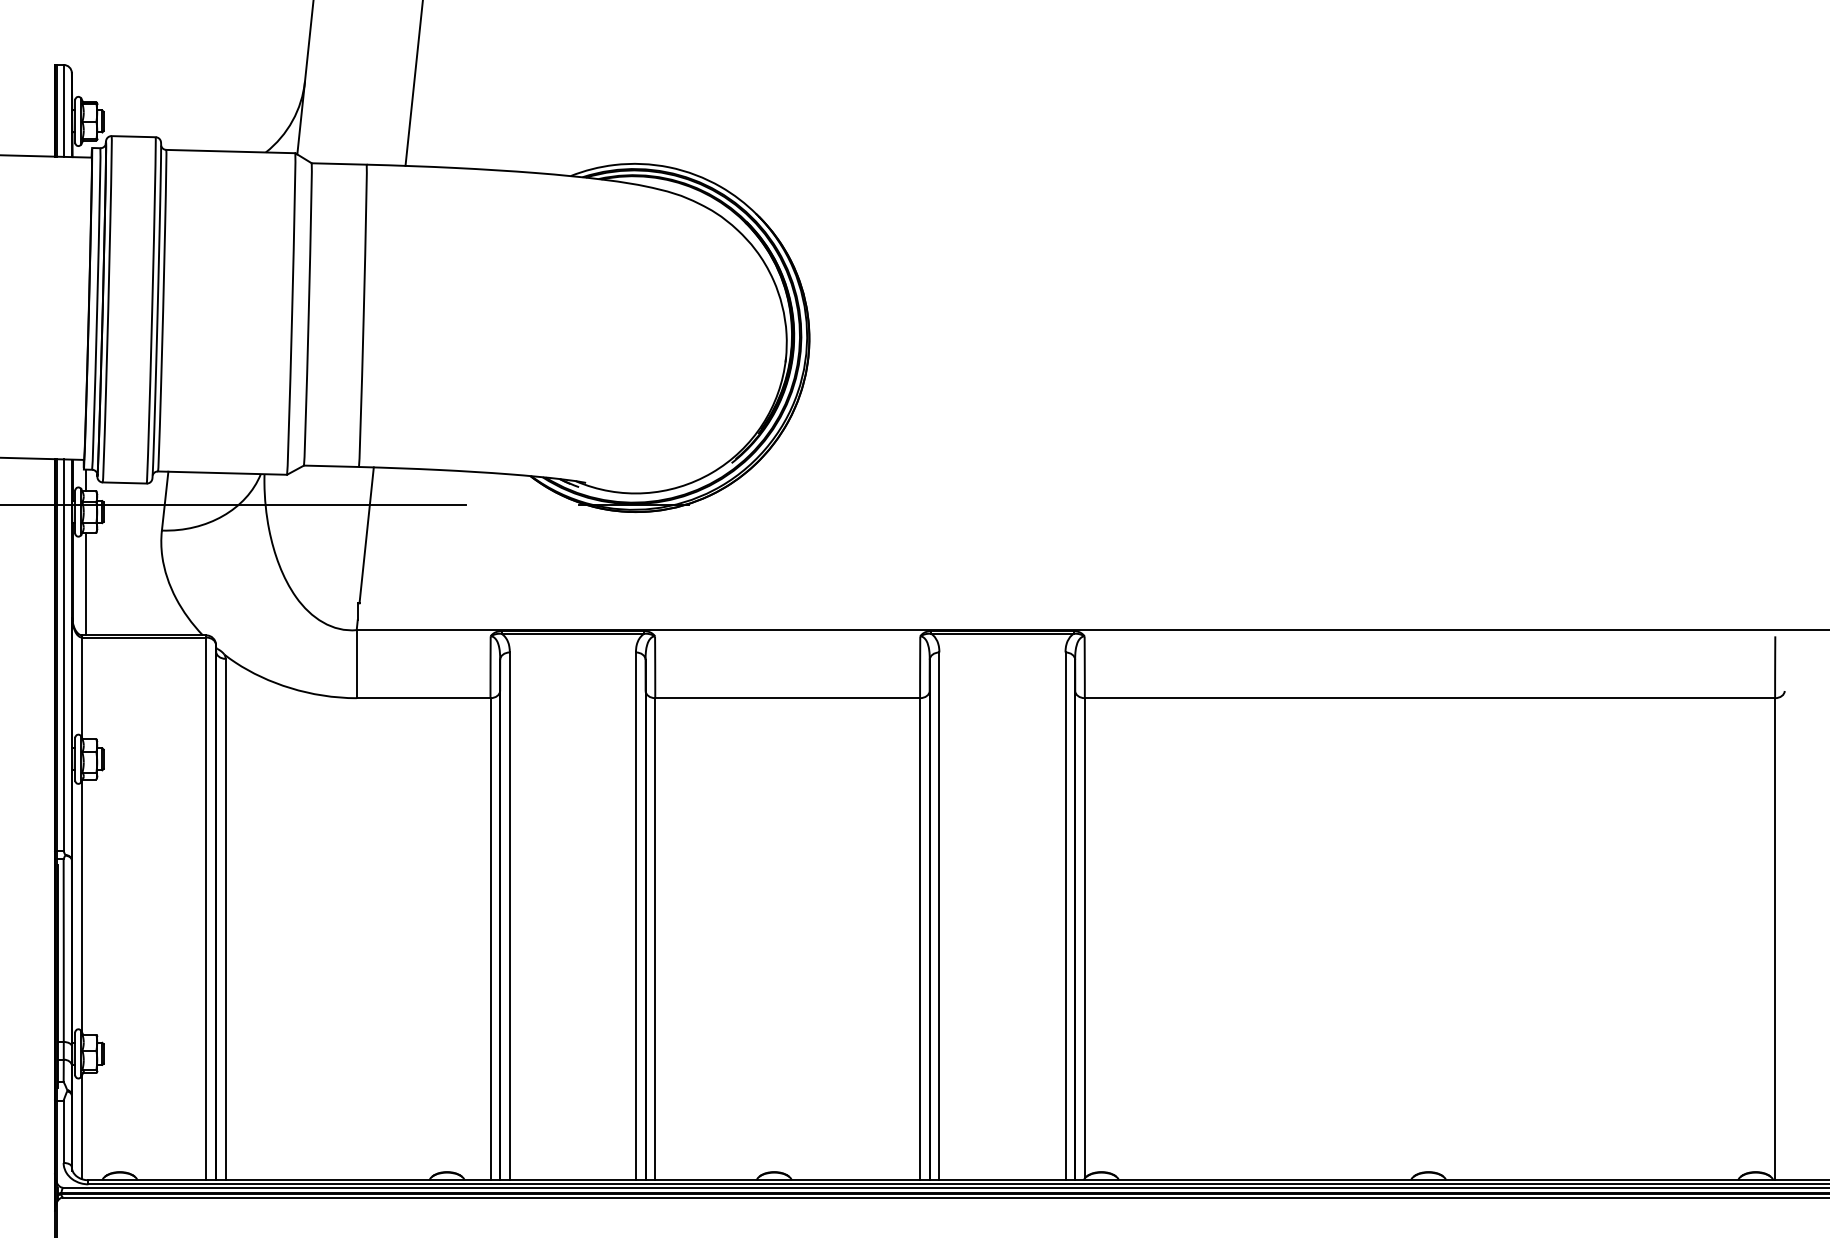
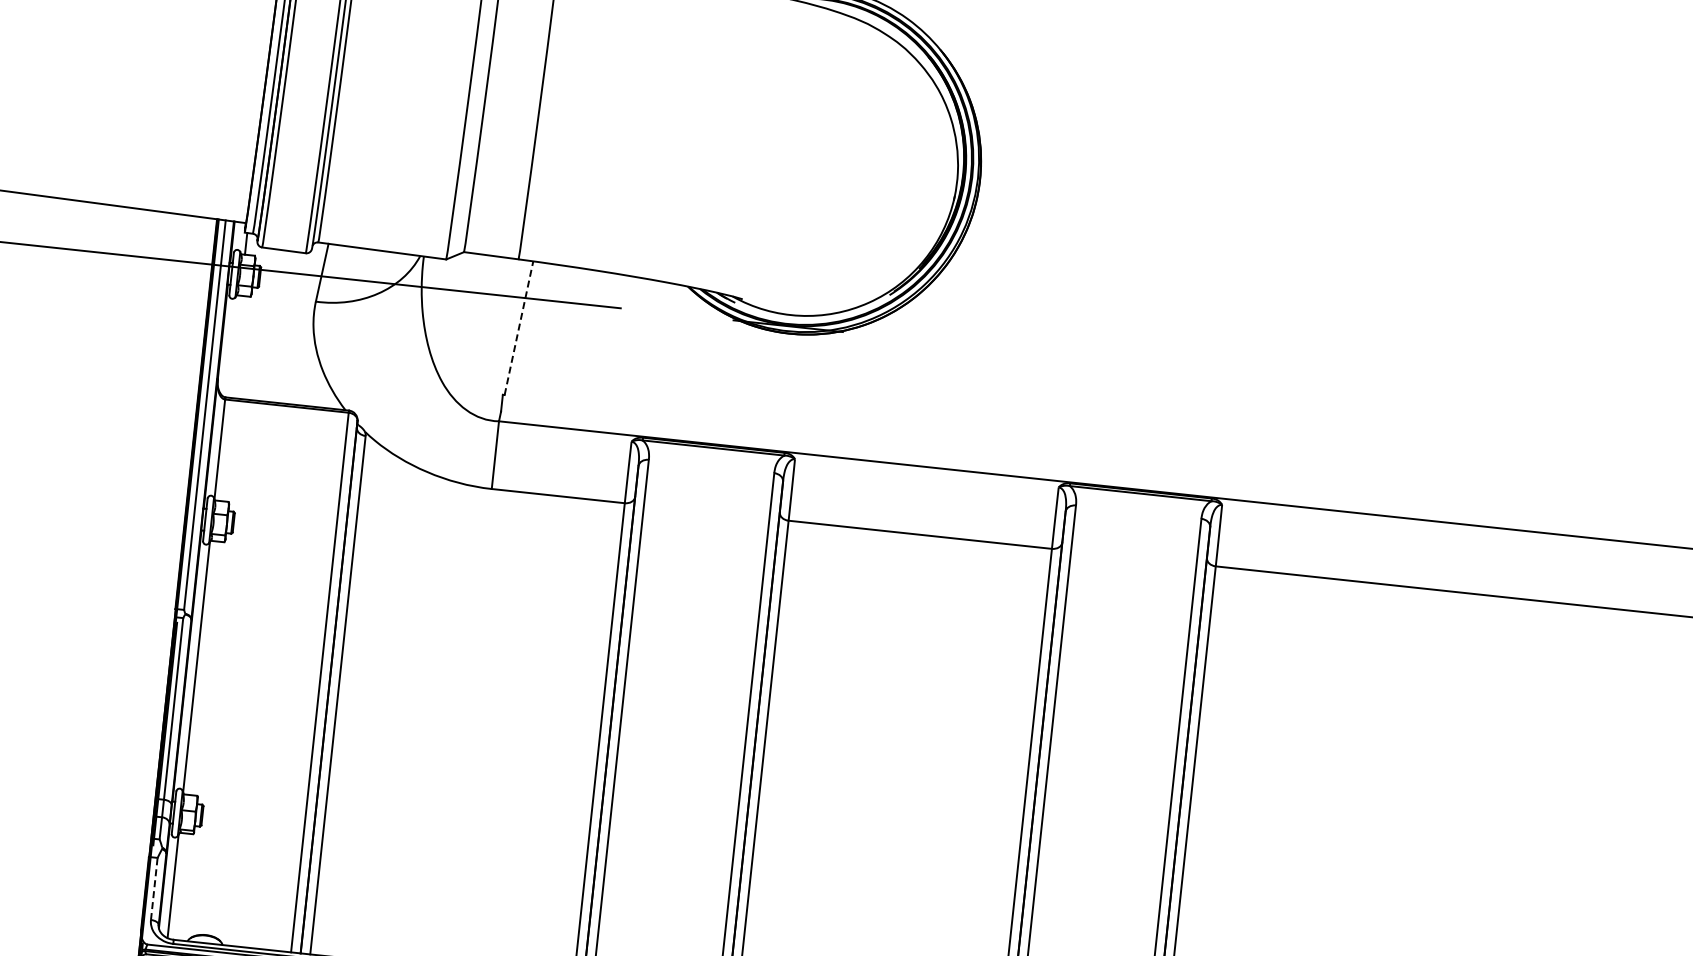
line: (366, 534) -> (518, 327), solid -> dashed
line: (86, 583) -> (235, 346), removed
line: (63, 1131) -> (154, 888), solid -> dashed

